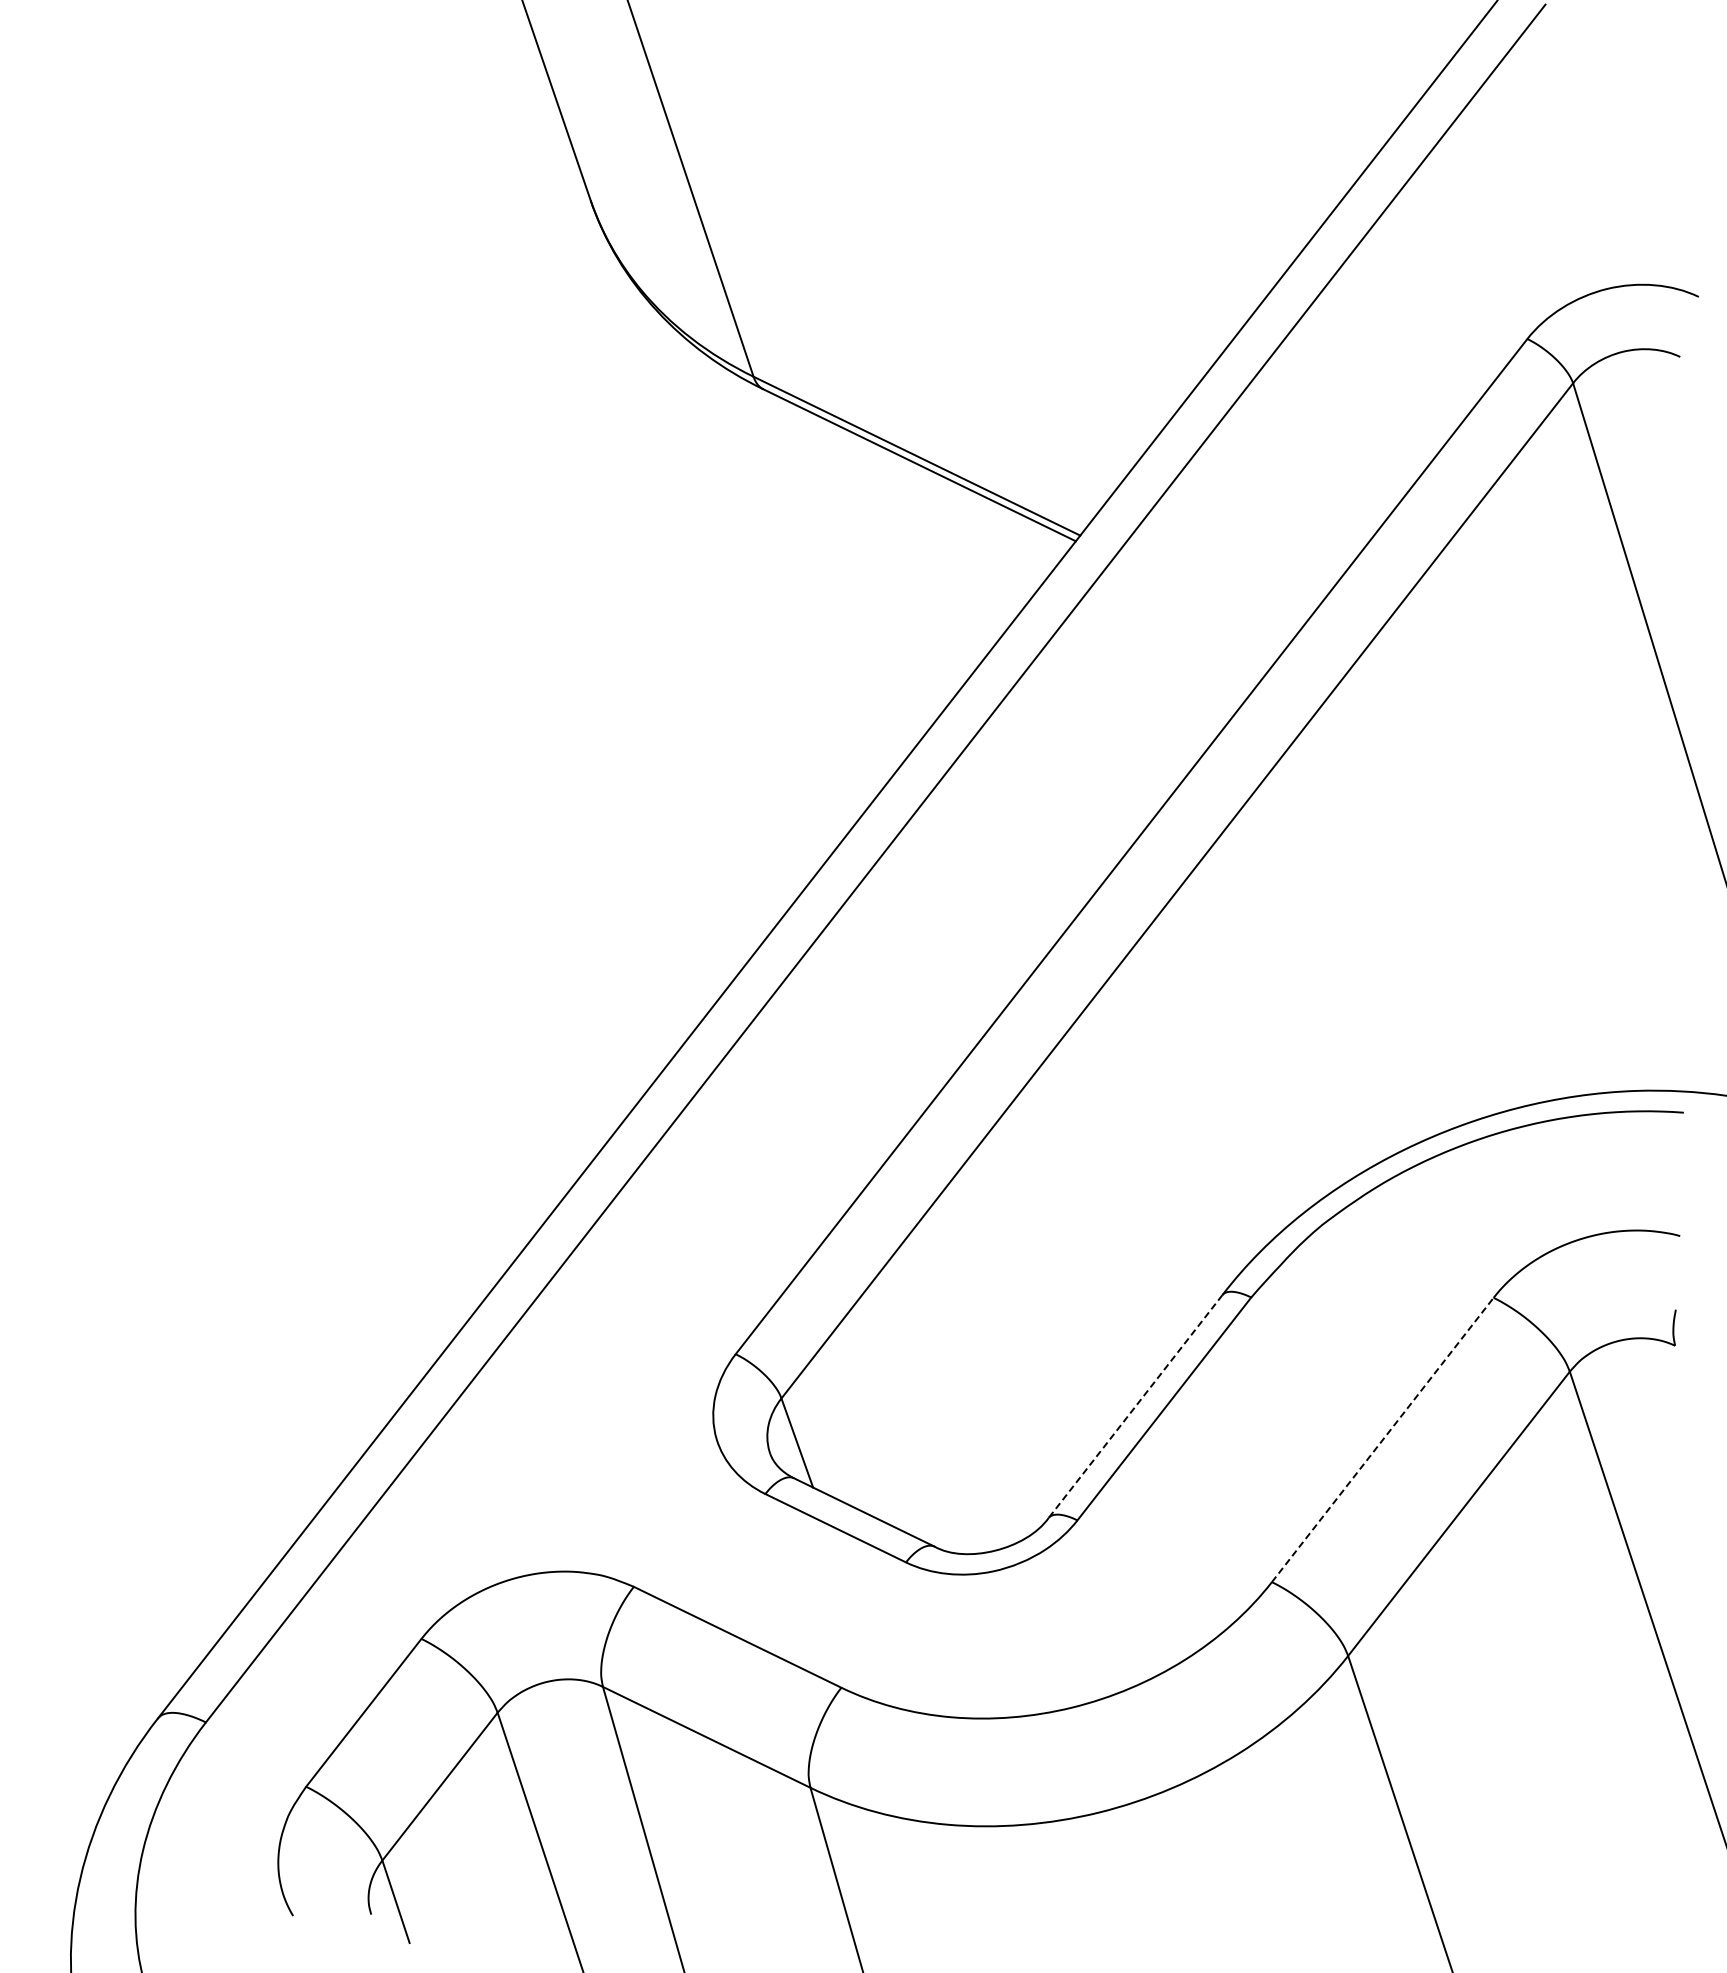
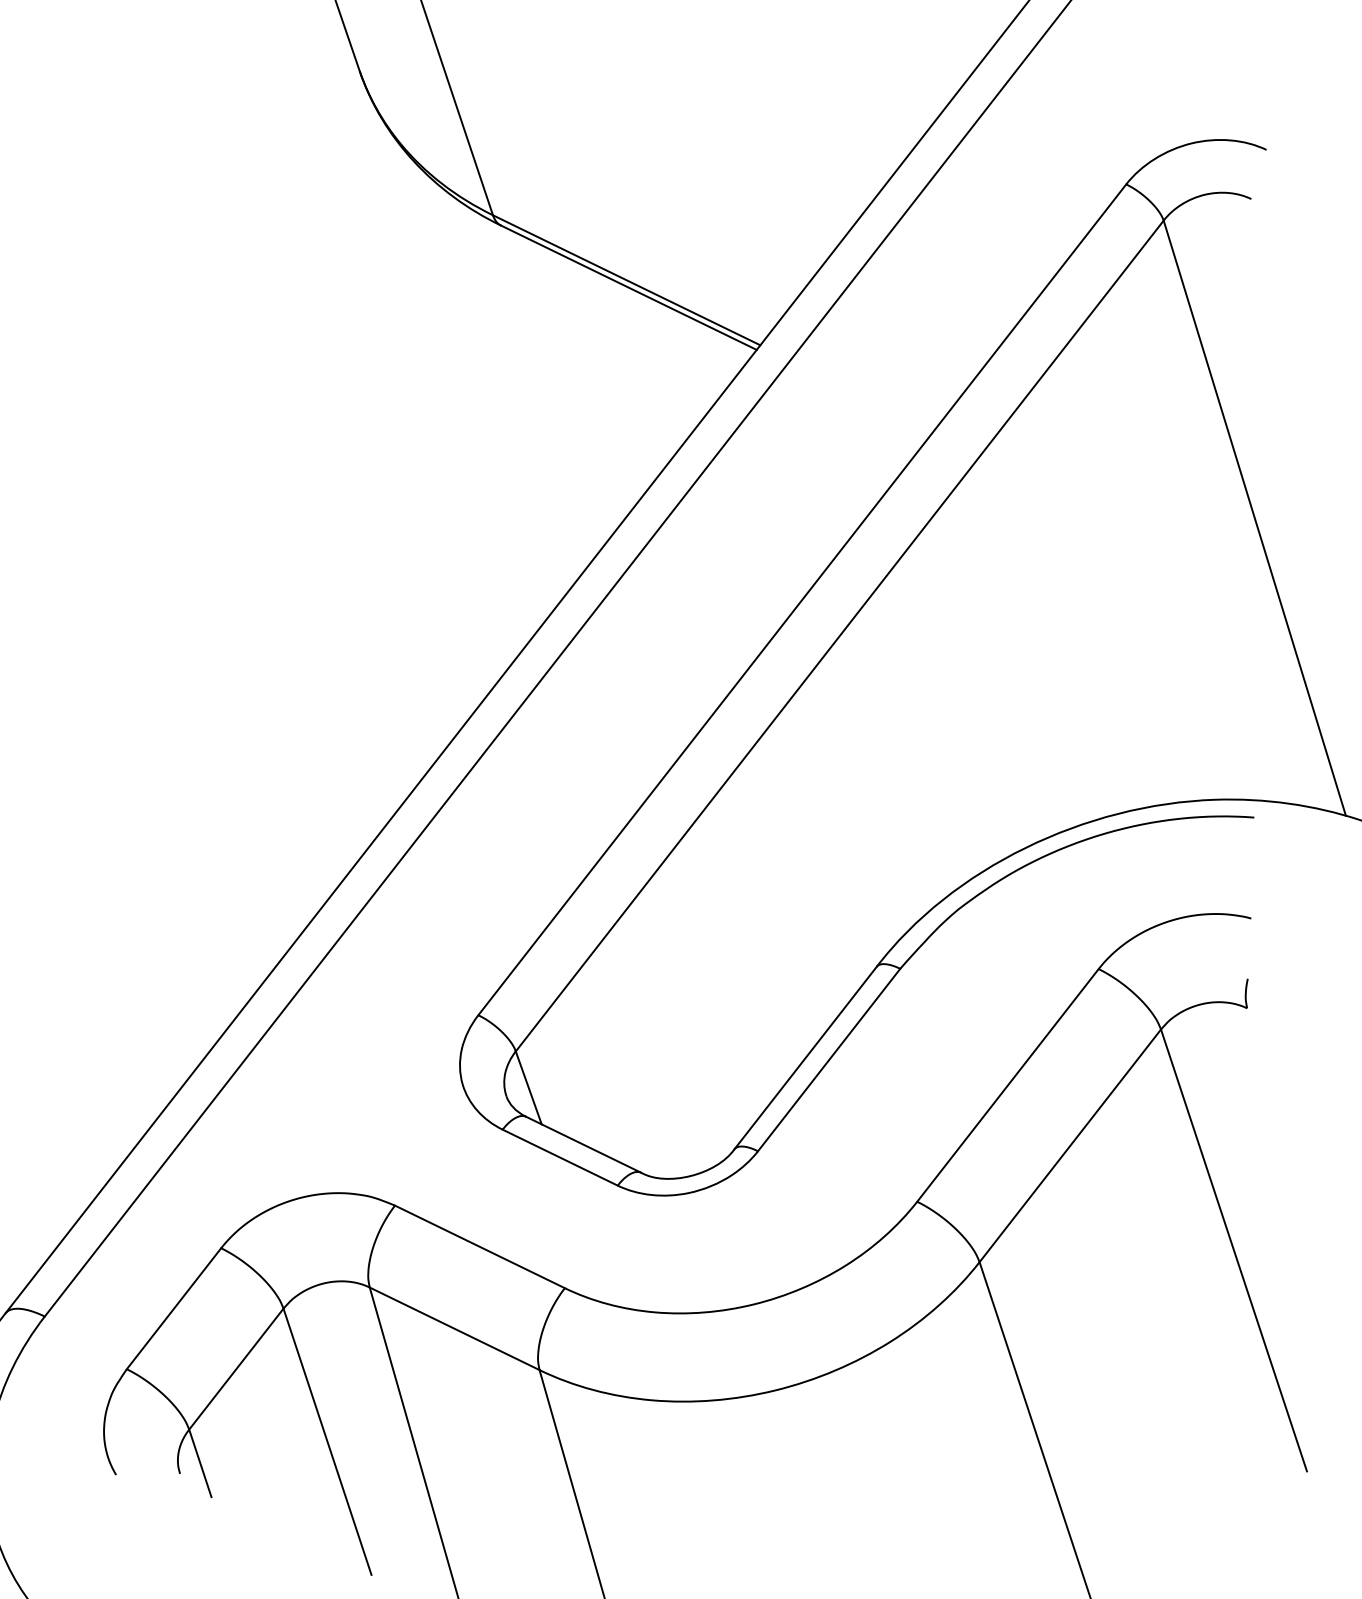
line: (1135, 1406) -> (805, 1058), dashed -> solid
line: (1383, 1439) -> (1008, 1085), dashed -> solid

